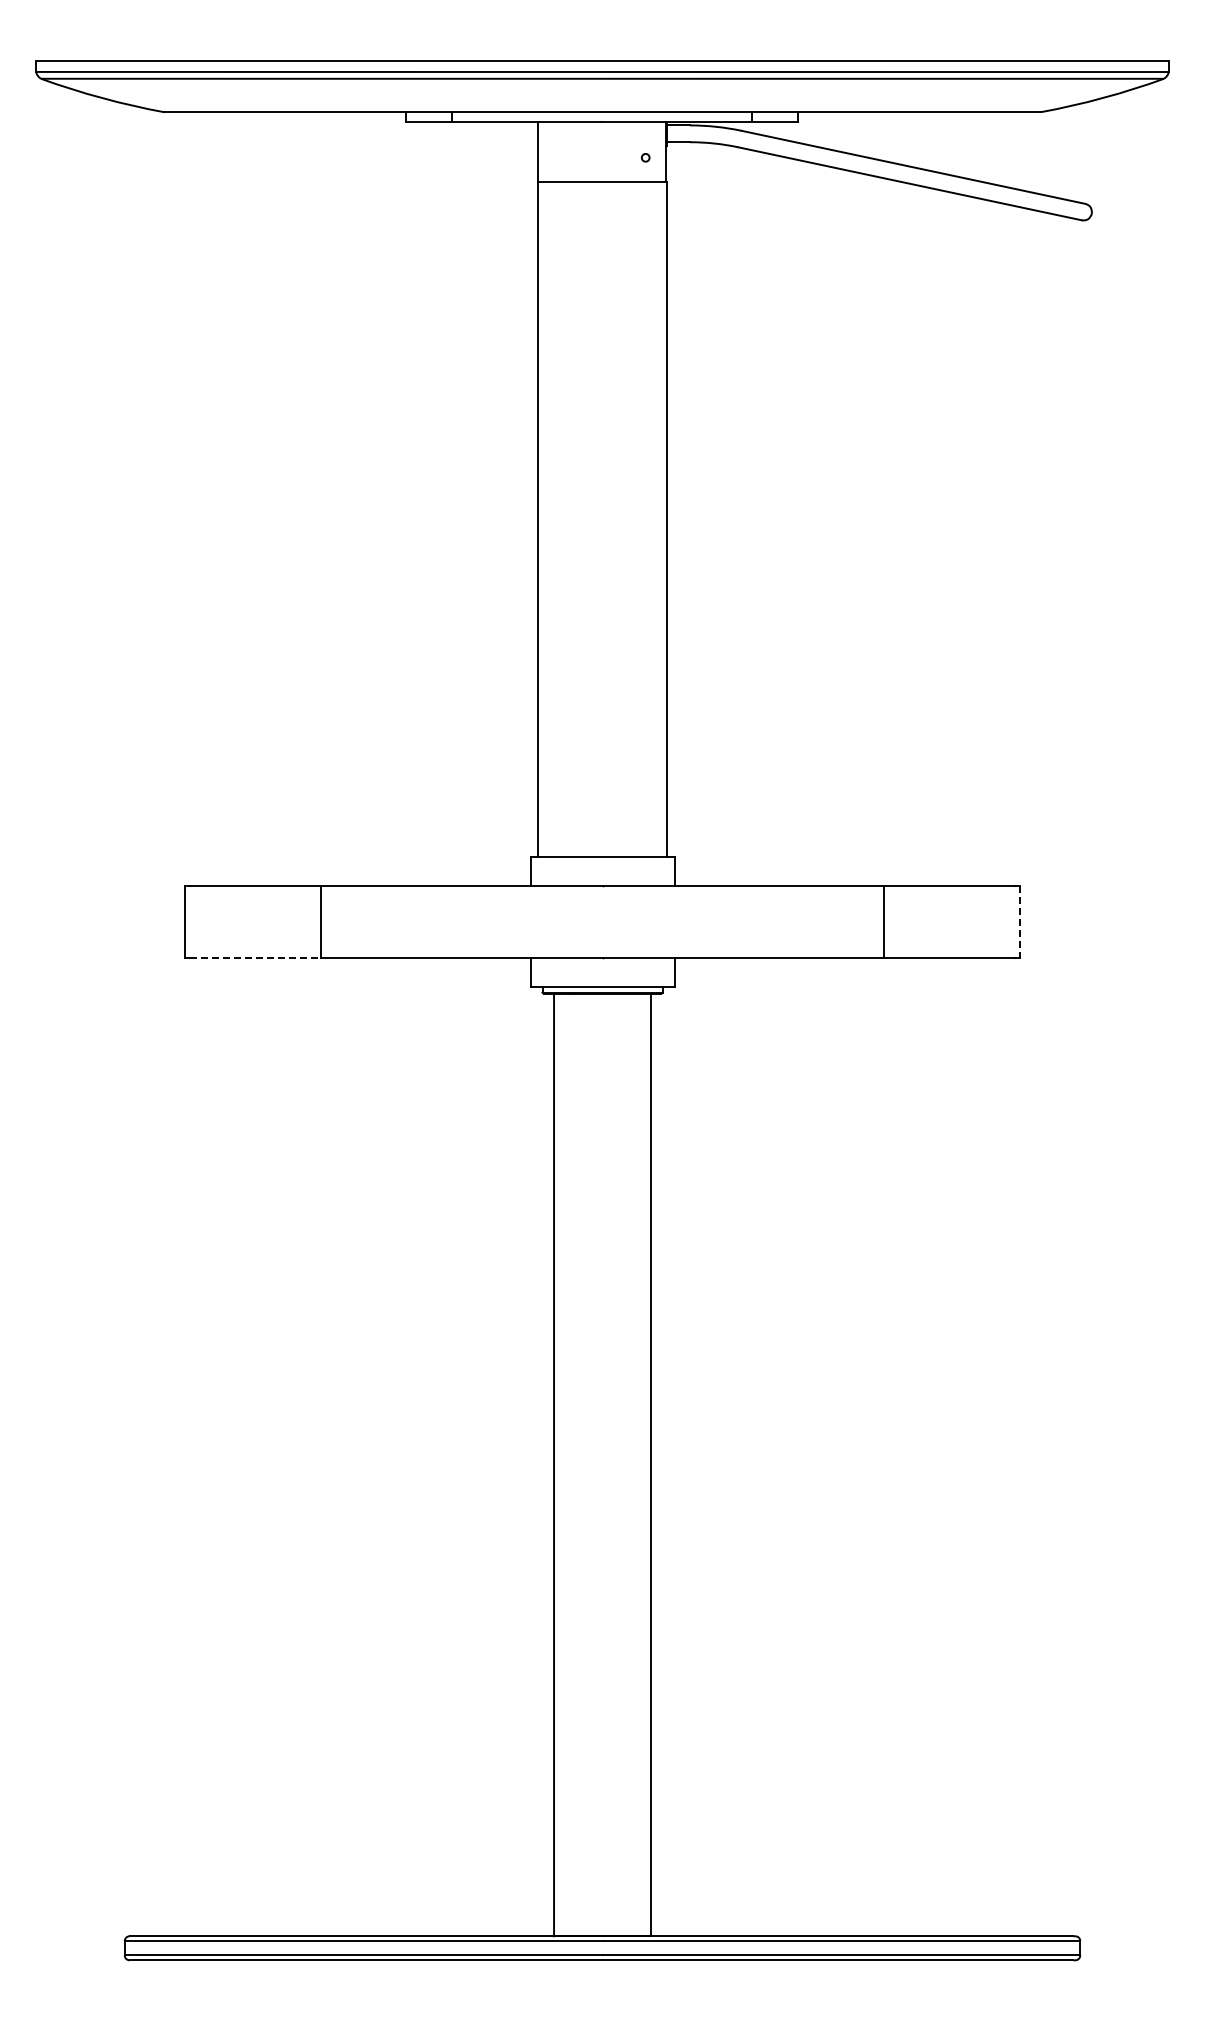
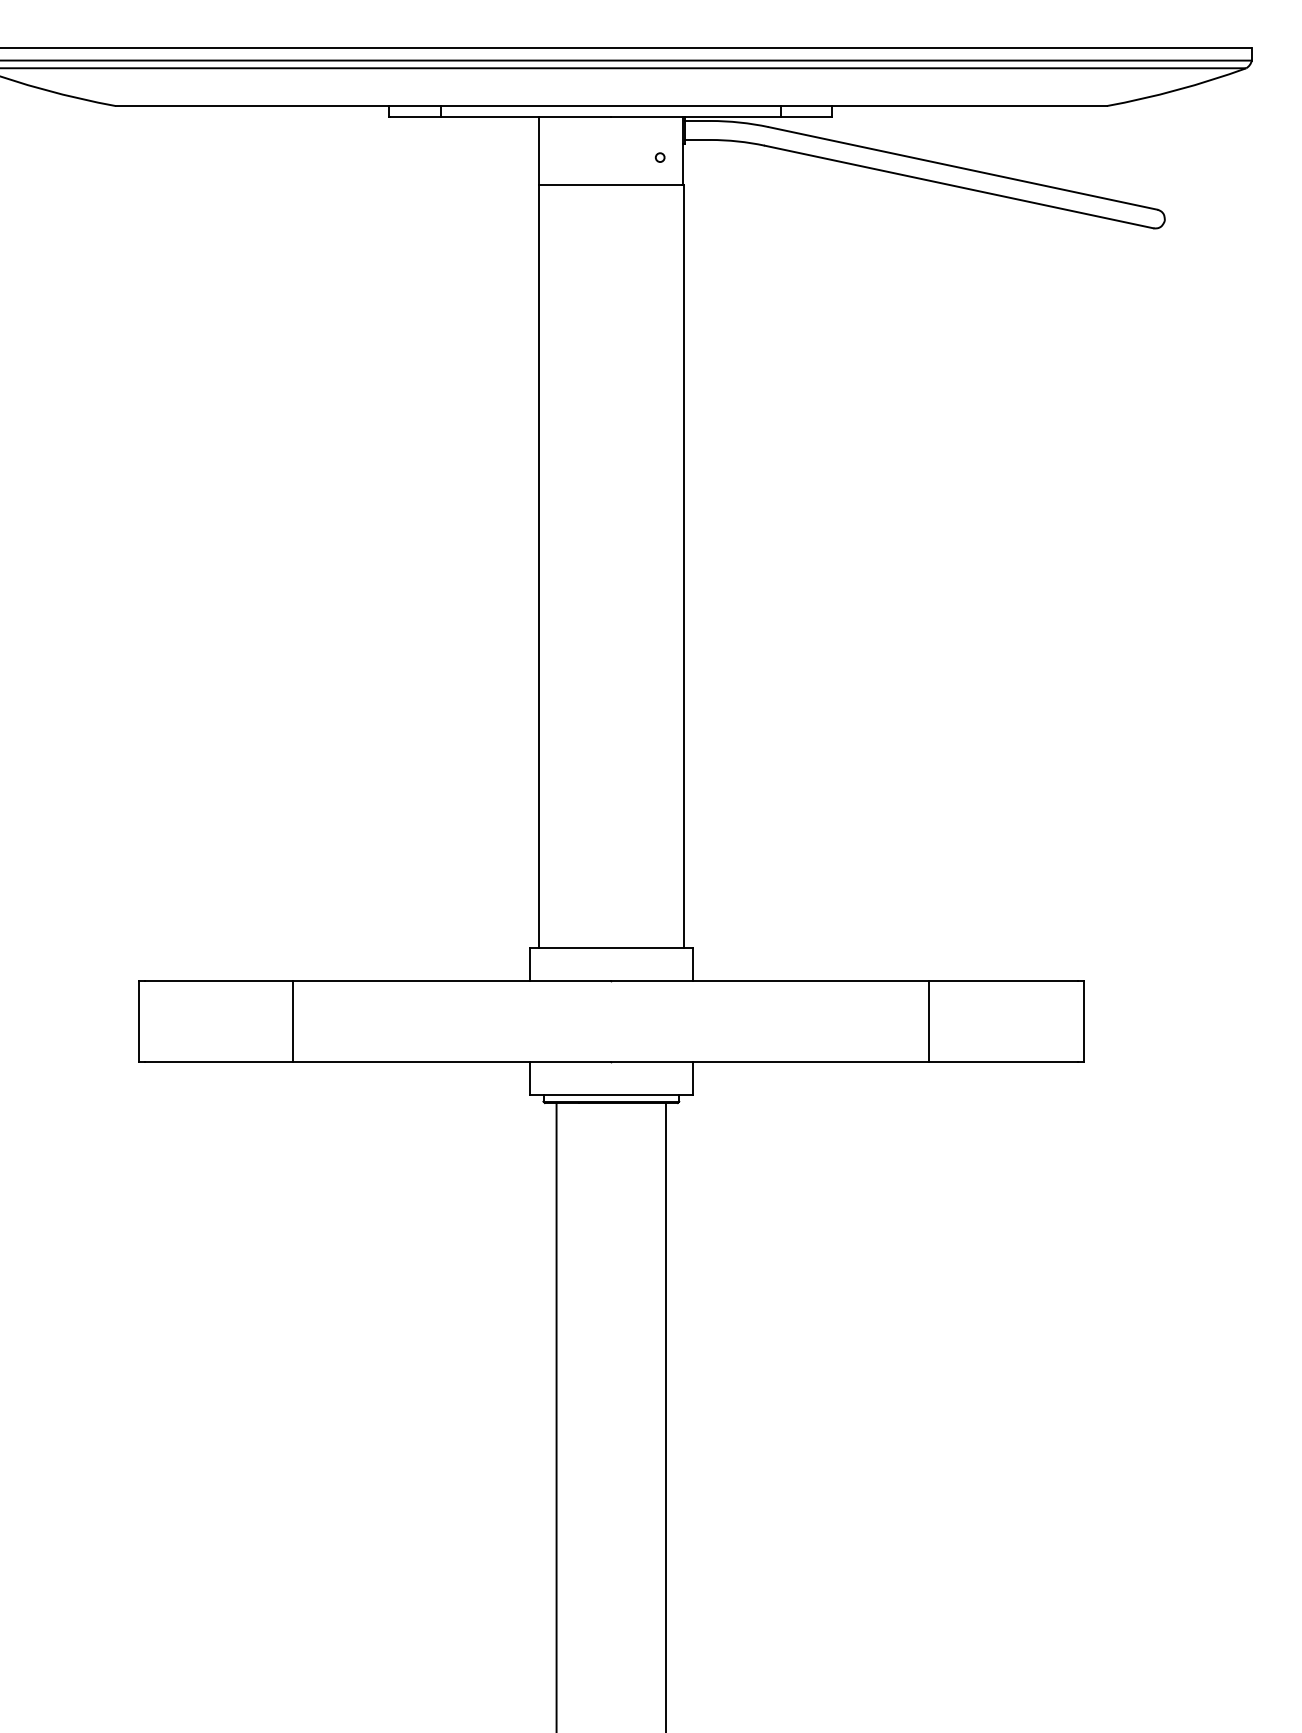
line: (1020, 921) -> (1084, 1021), dashed -> solid
line: (255, 957) -> (218, 1061), dashed -> solid

